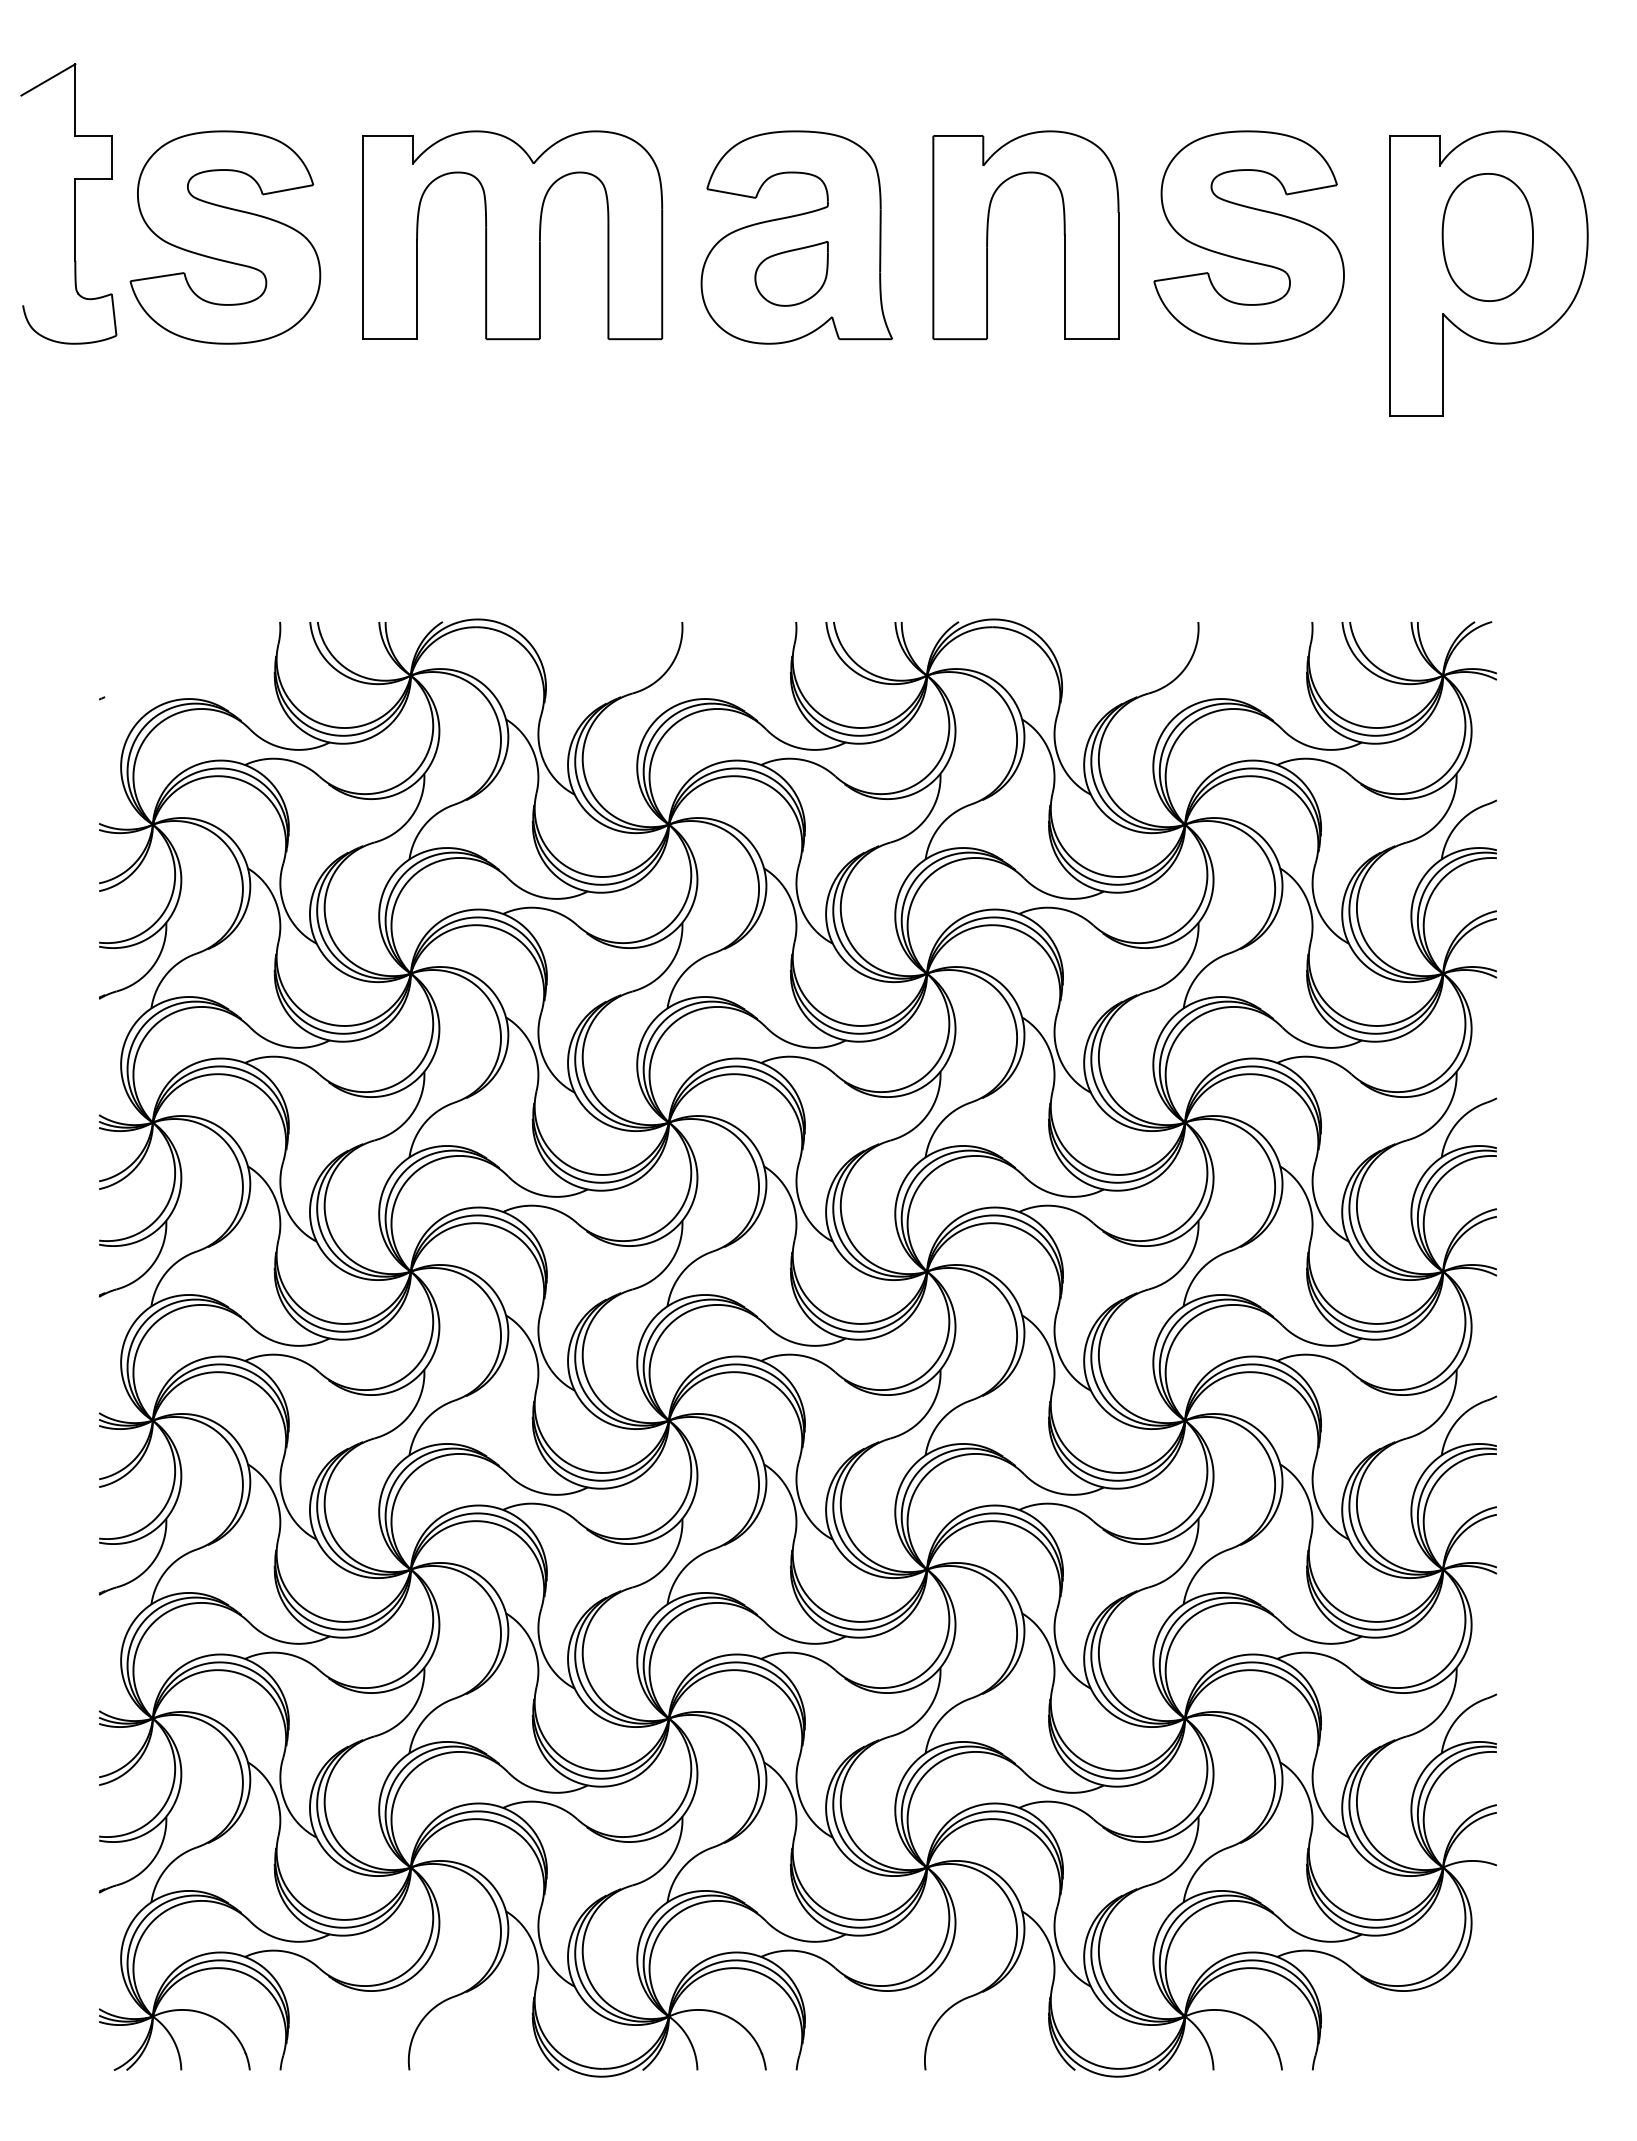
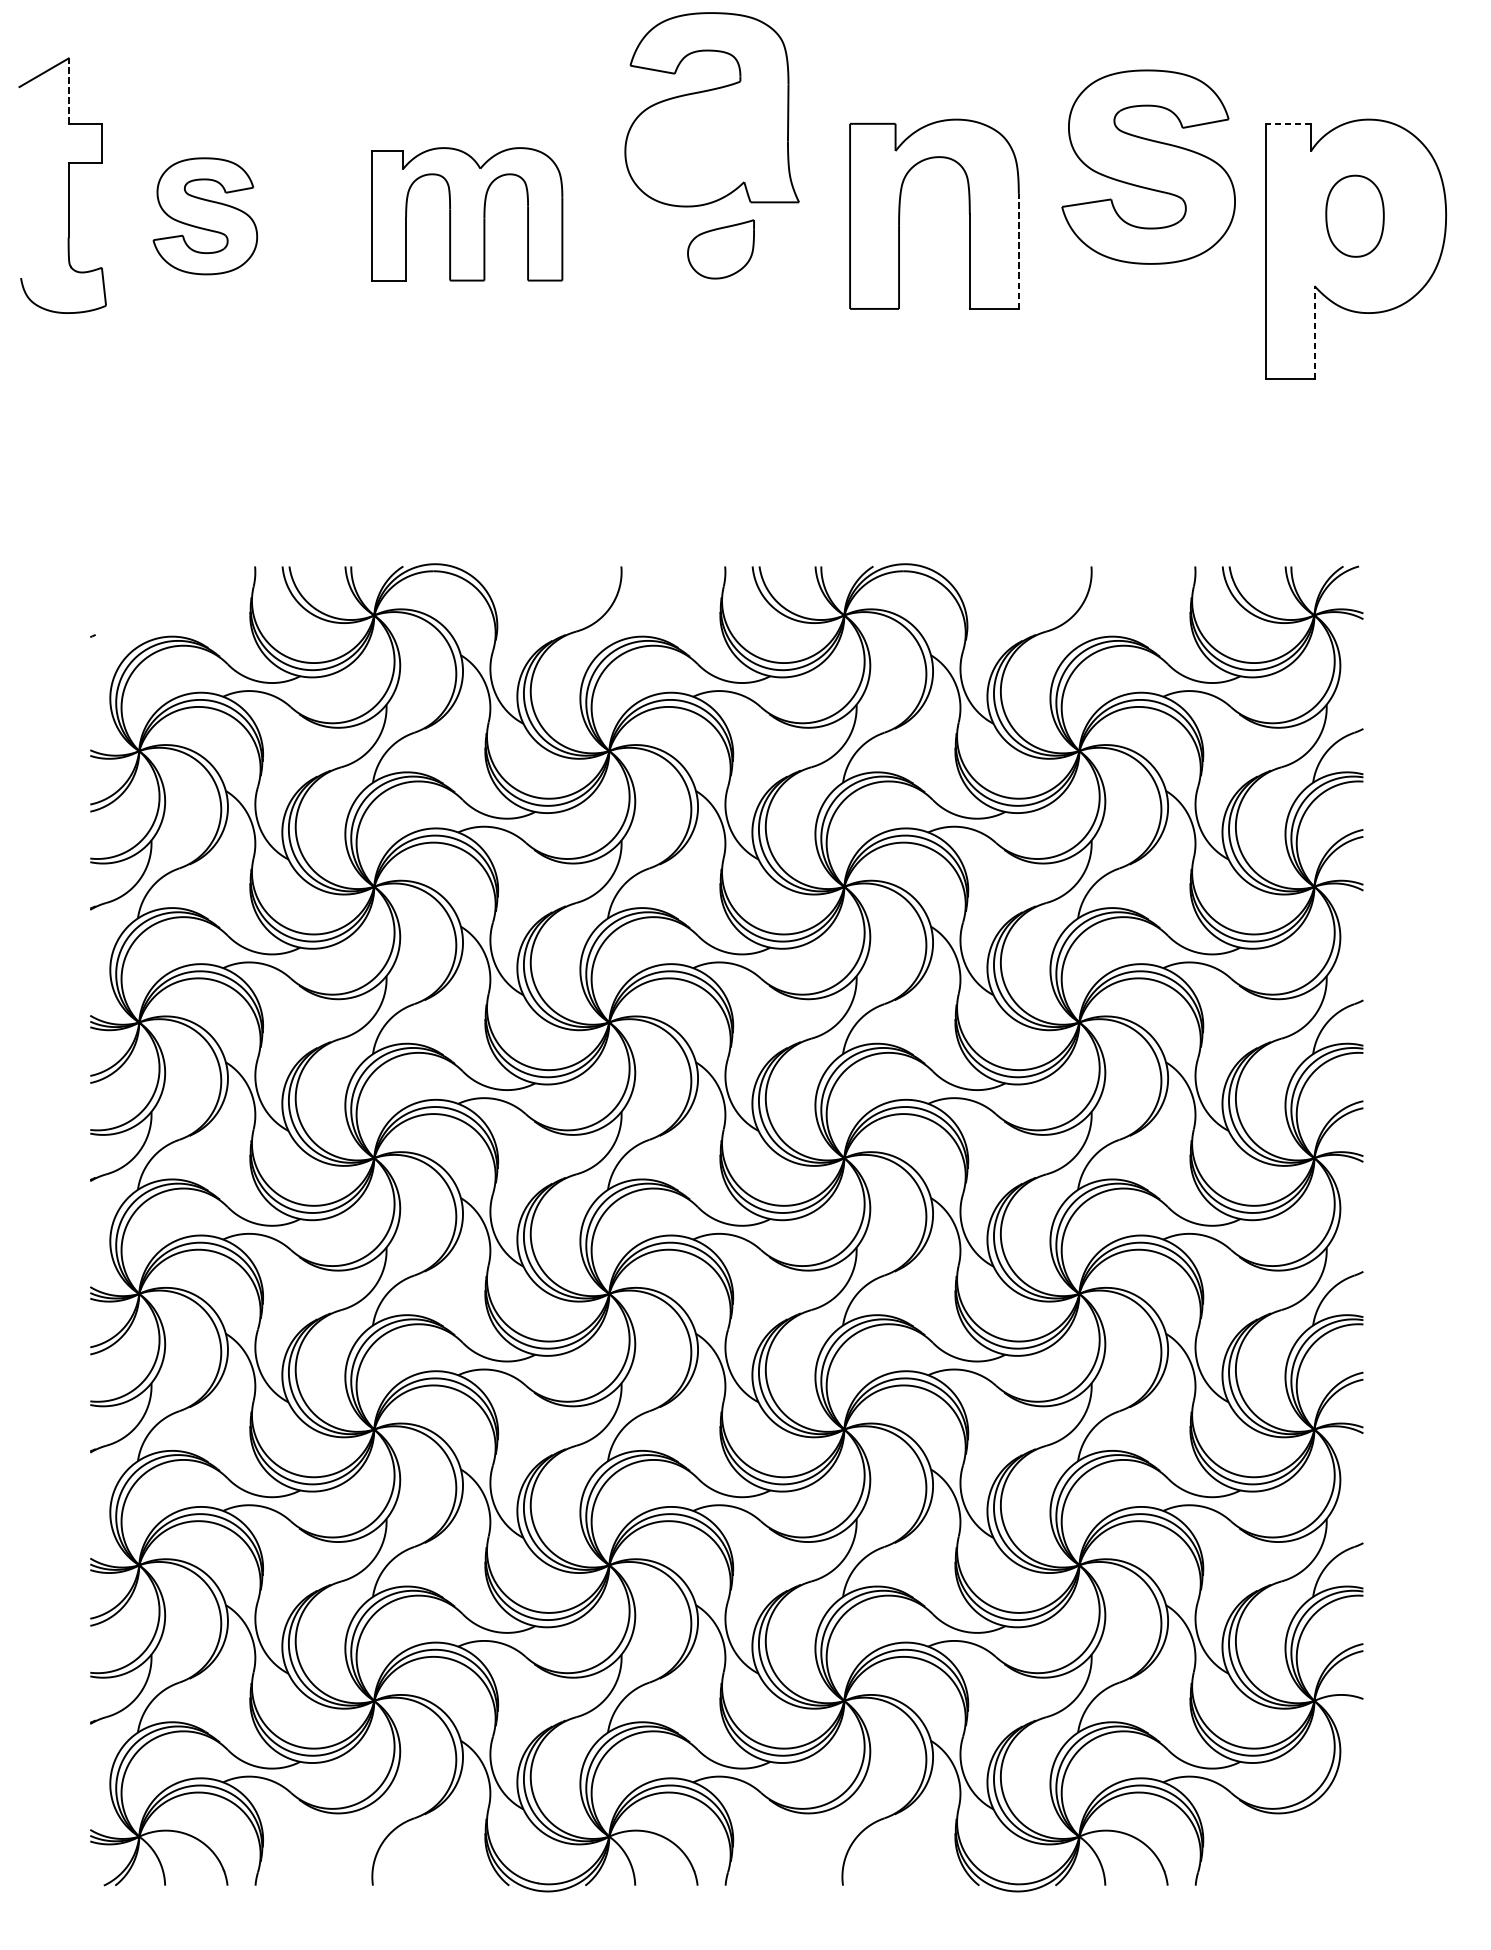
line: (75, 100) -> (68, 91), solid -> dashed
line: (1414, 135) -> (1288, 123), solid -> dashed
part: (512, 235) -> (466, 214), size x0.7
part: (225, 237) -> (205, 216), size x0.6
part: (796, 237) -> (711, 109), moved
part: (1248, 237) -> (1148, 167), moved
part: (1487, 237) -> (1354, 216), size x0.7
line: (1118, 275) -> (1018, 250), solid -> dashed
line: (1443, 364) -> (1314, 331), solid -> dashed

